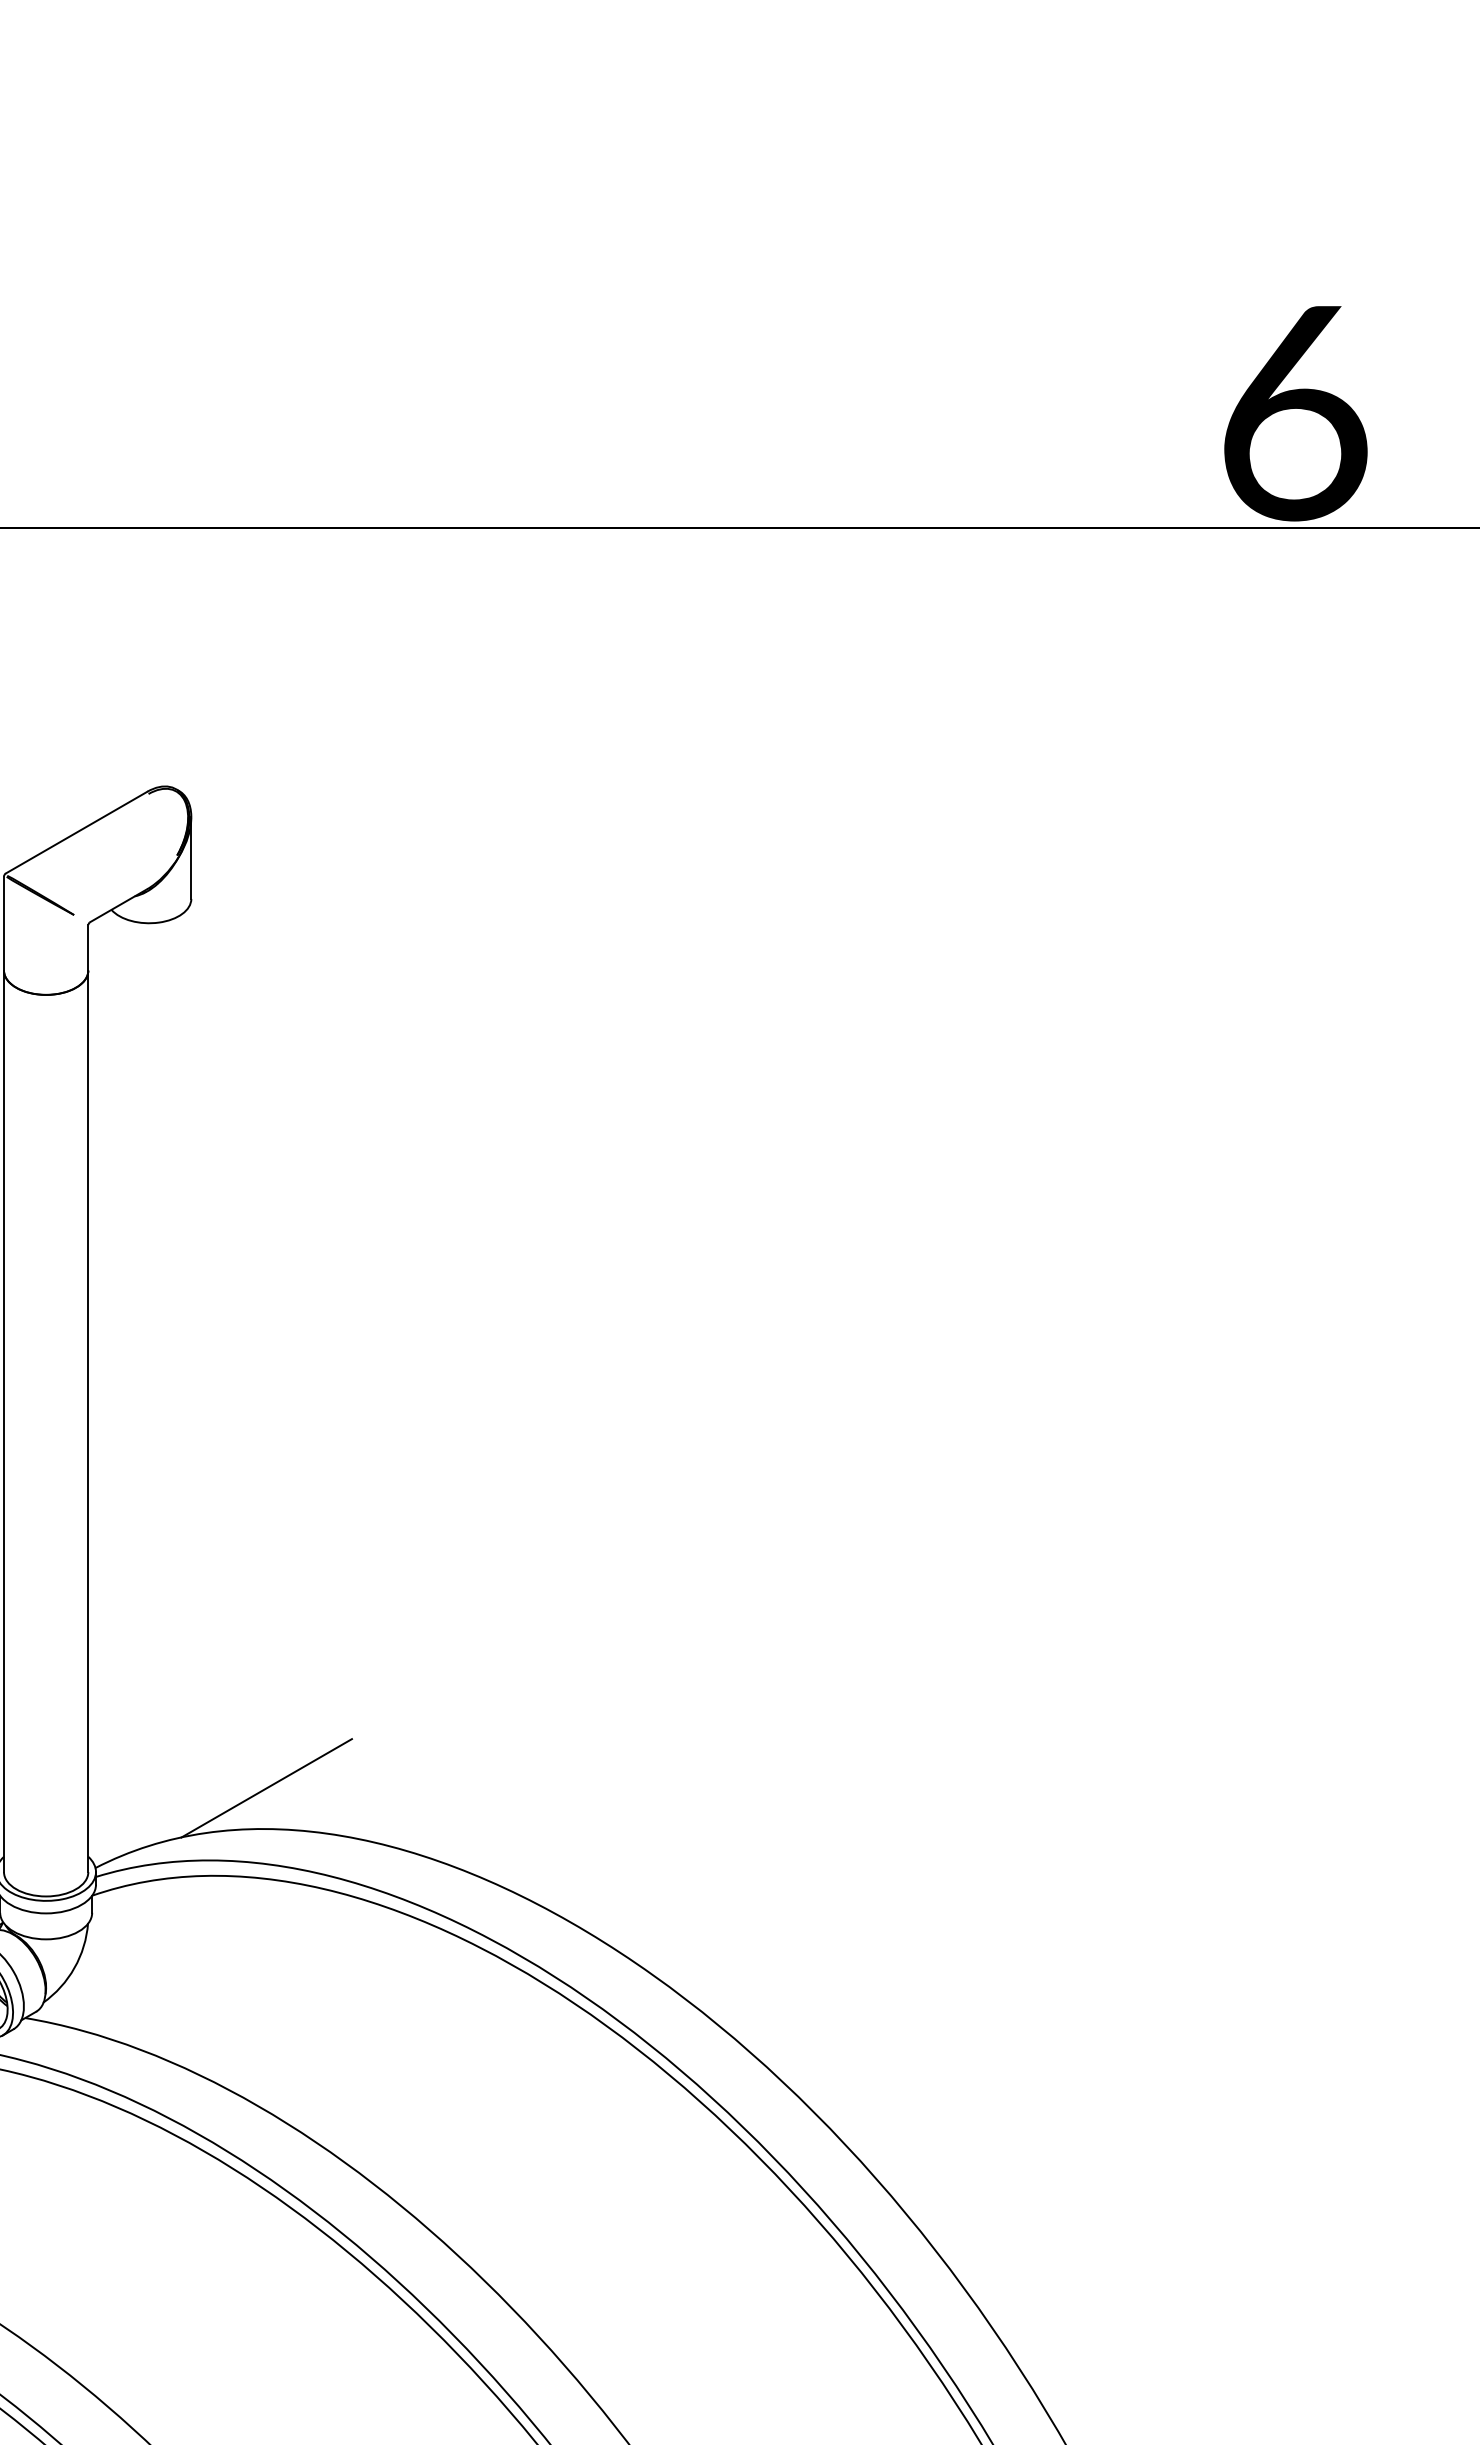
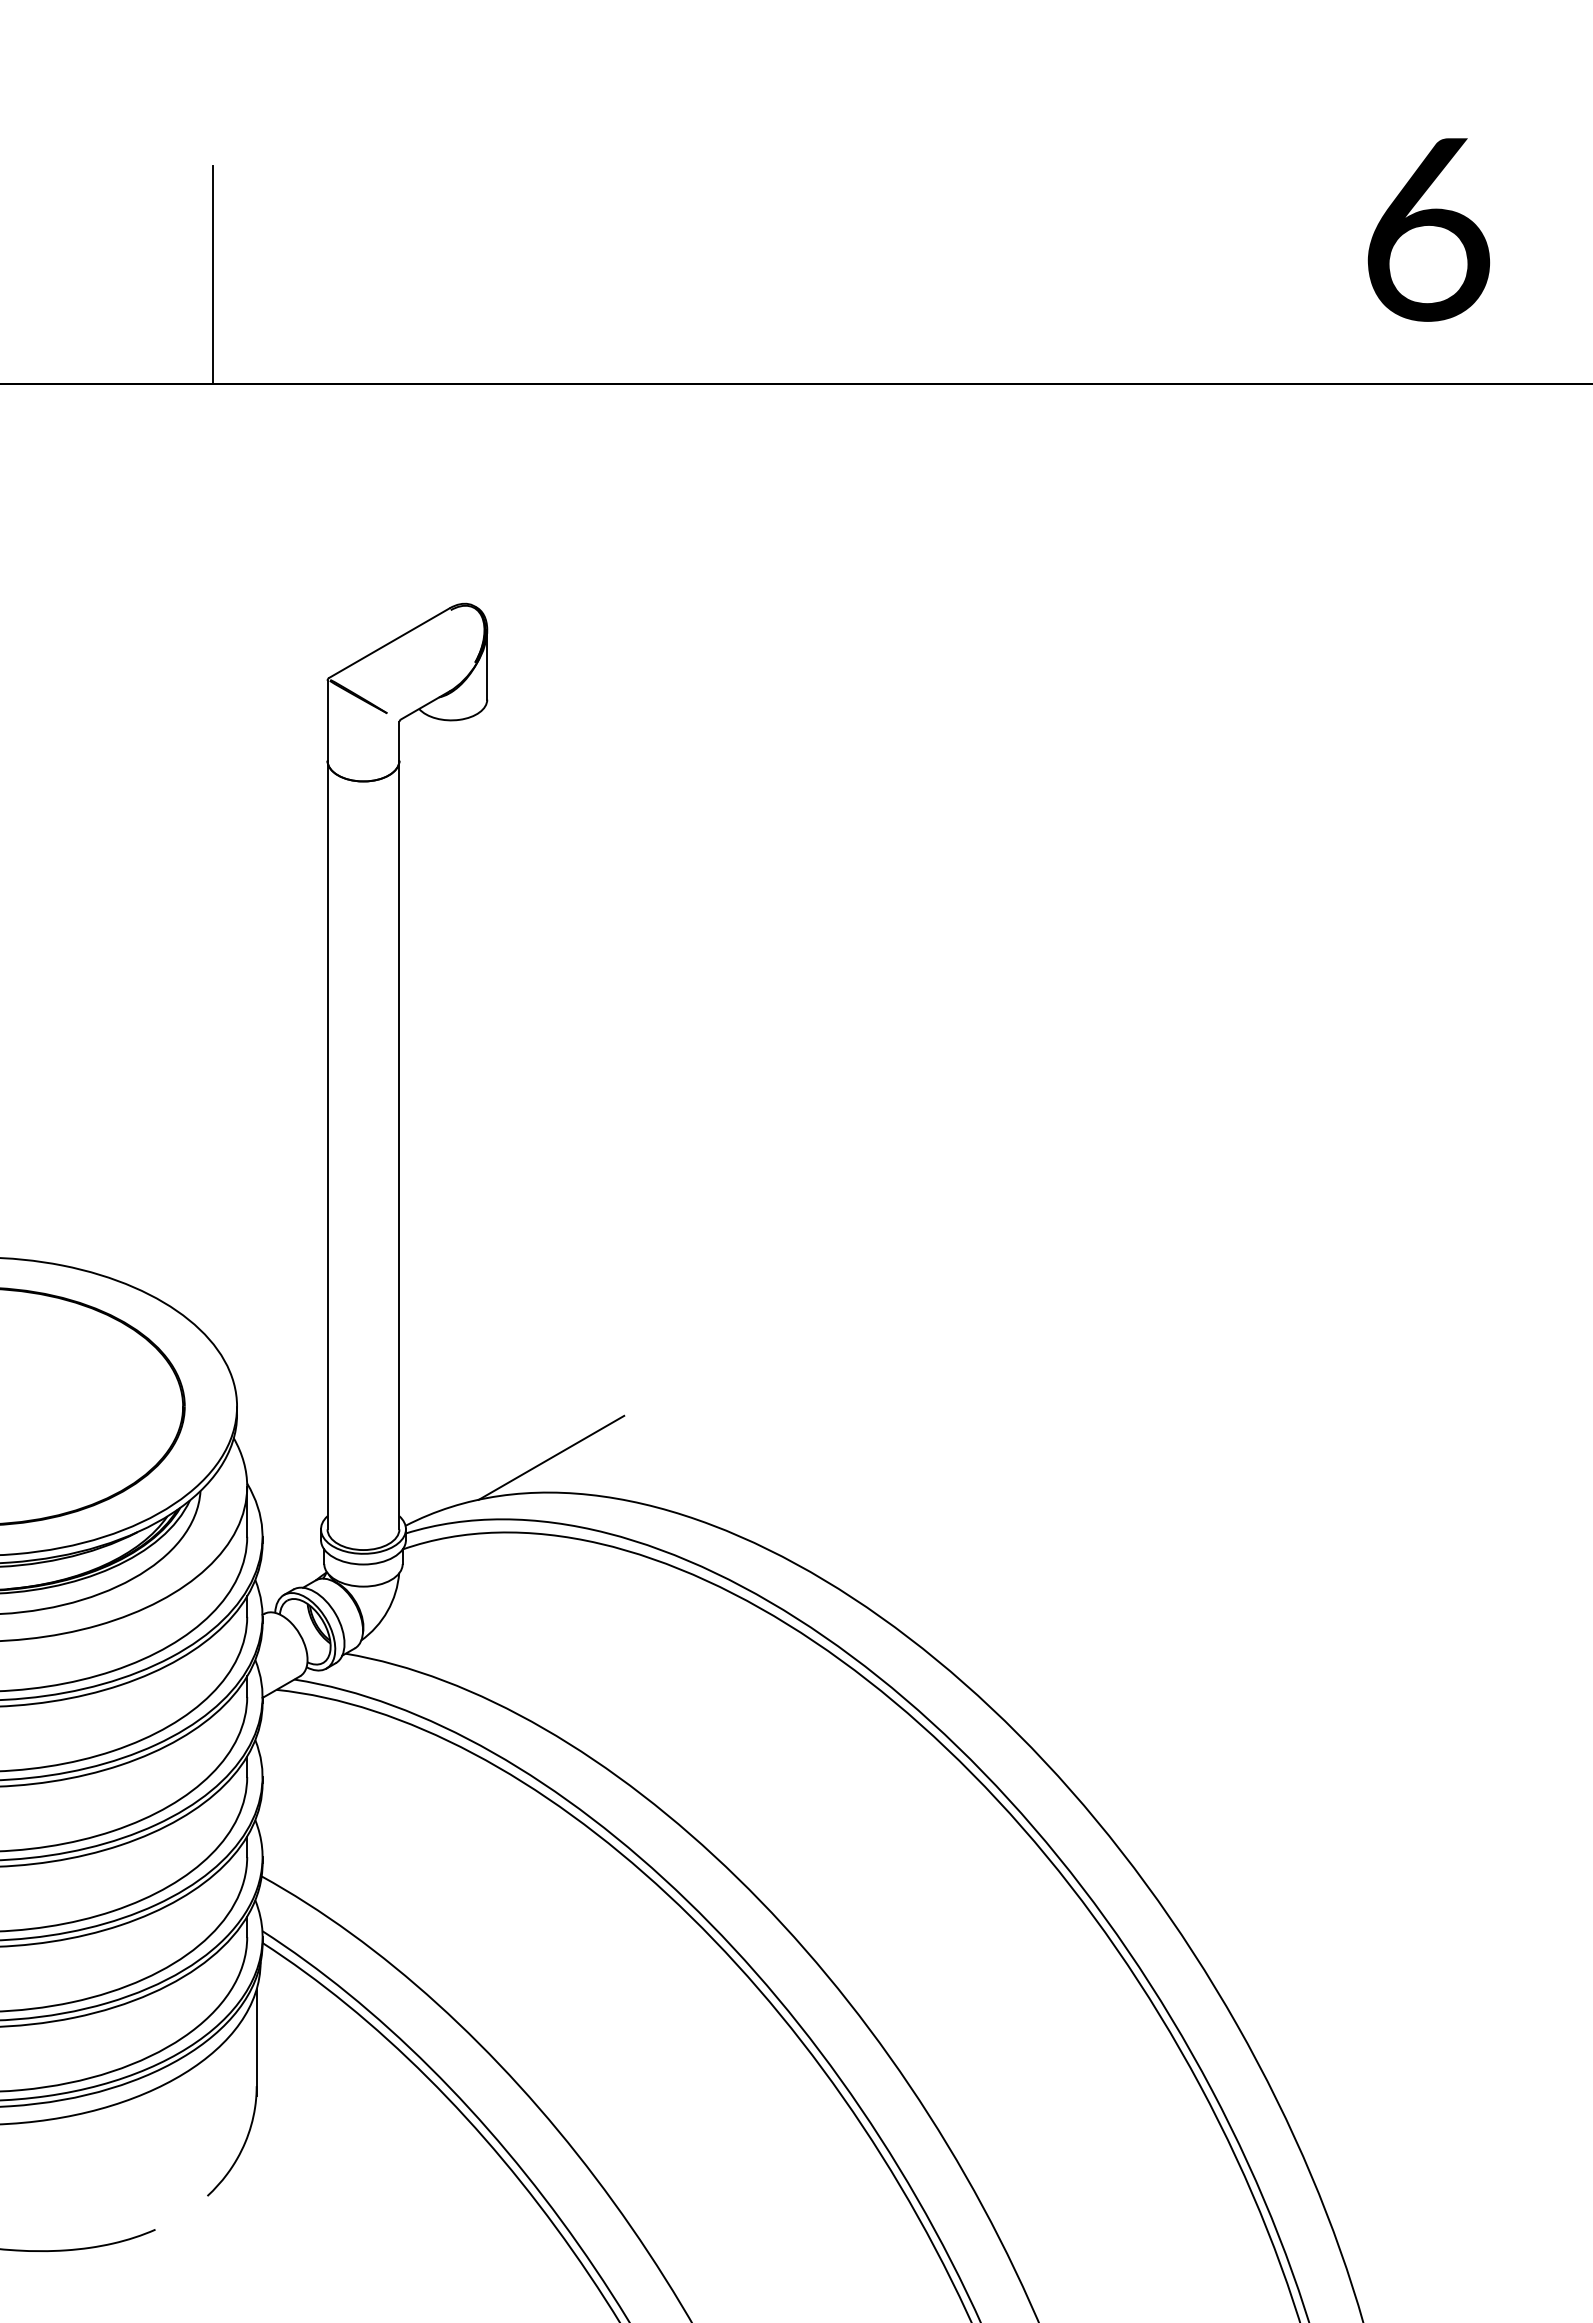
text: (1295, 413) -> (1428, 229), moved

